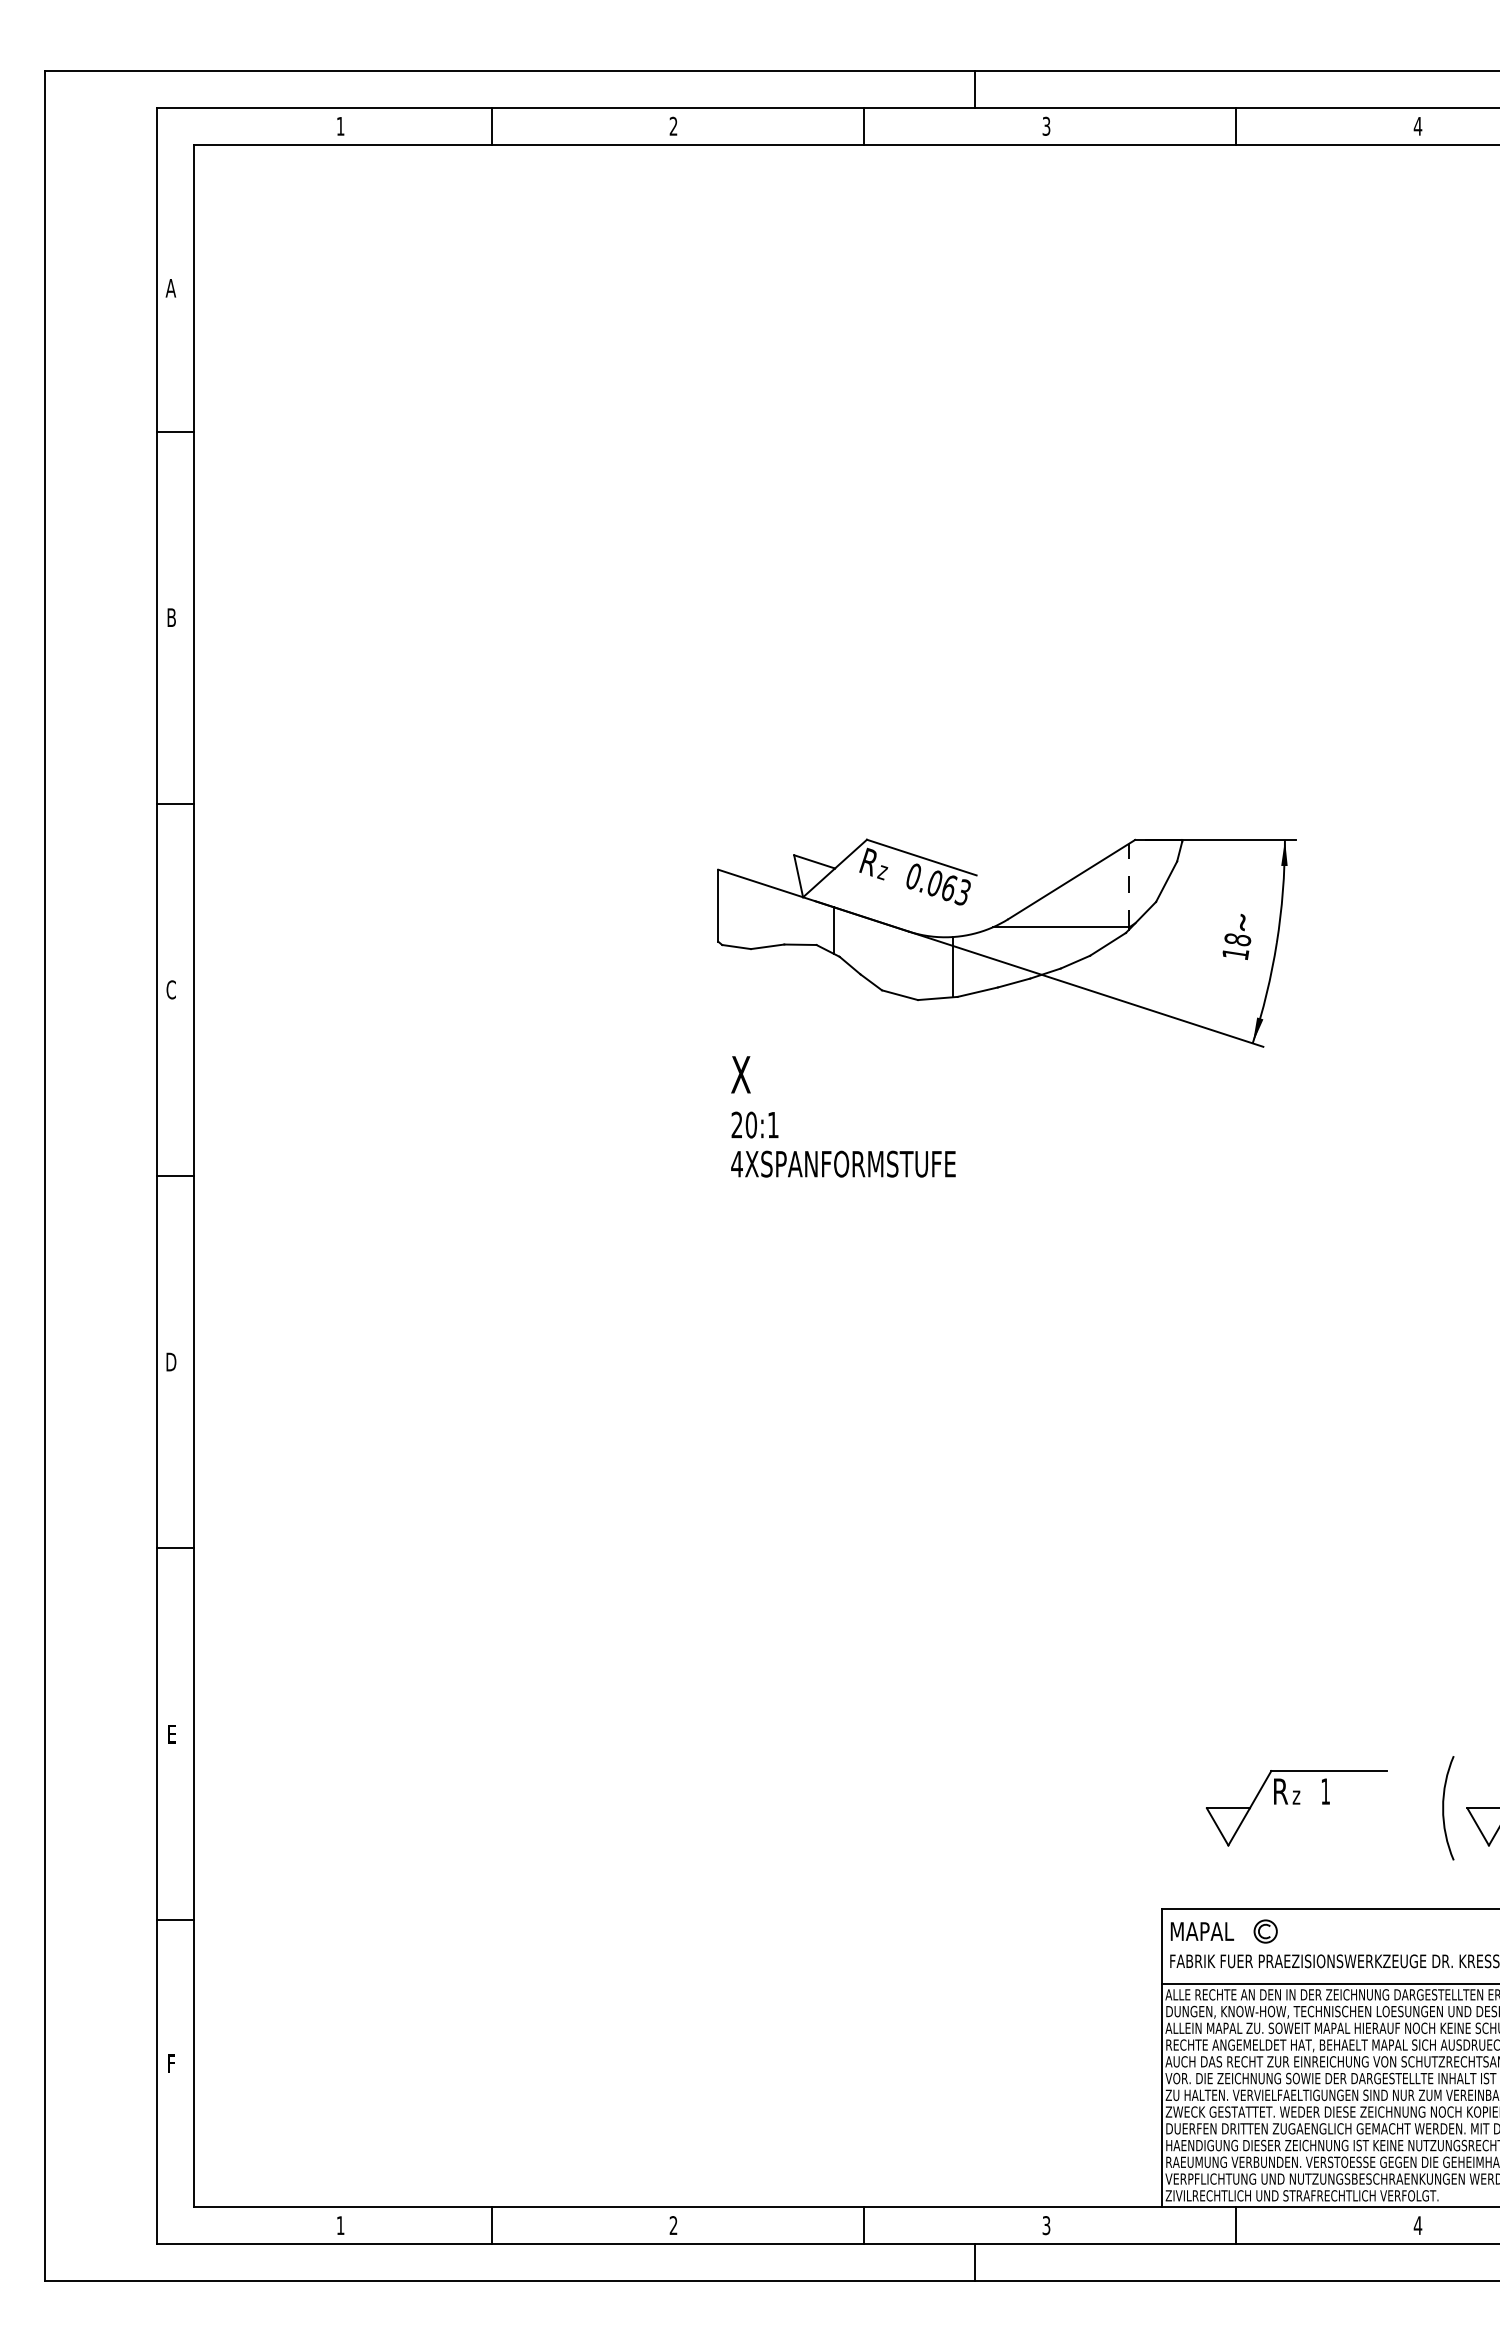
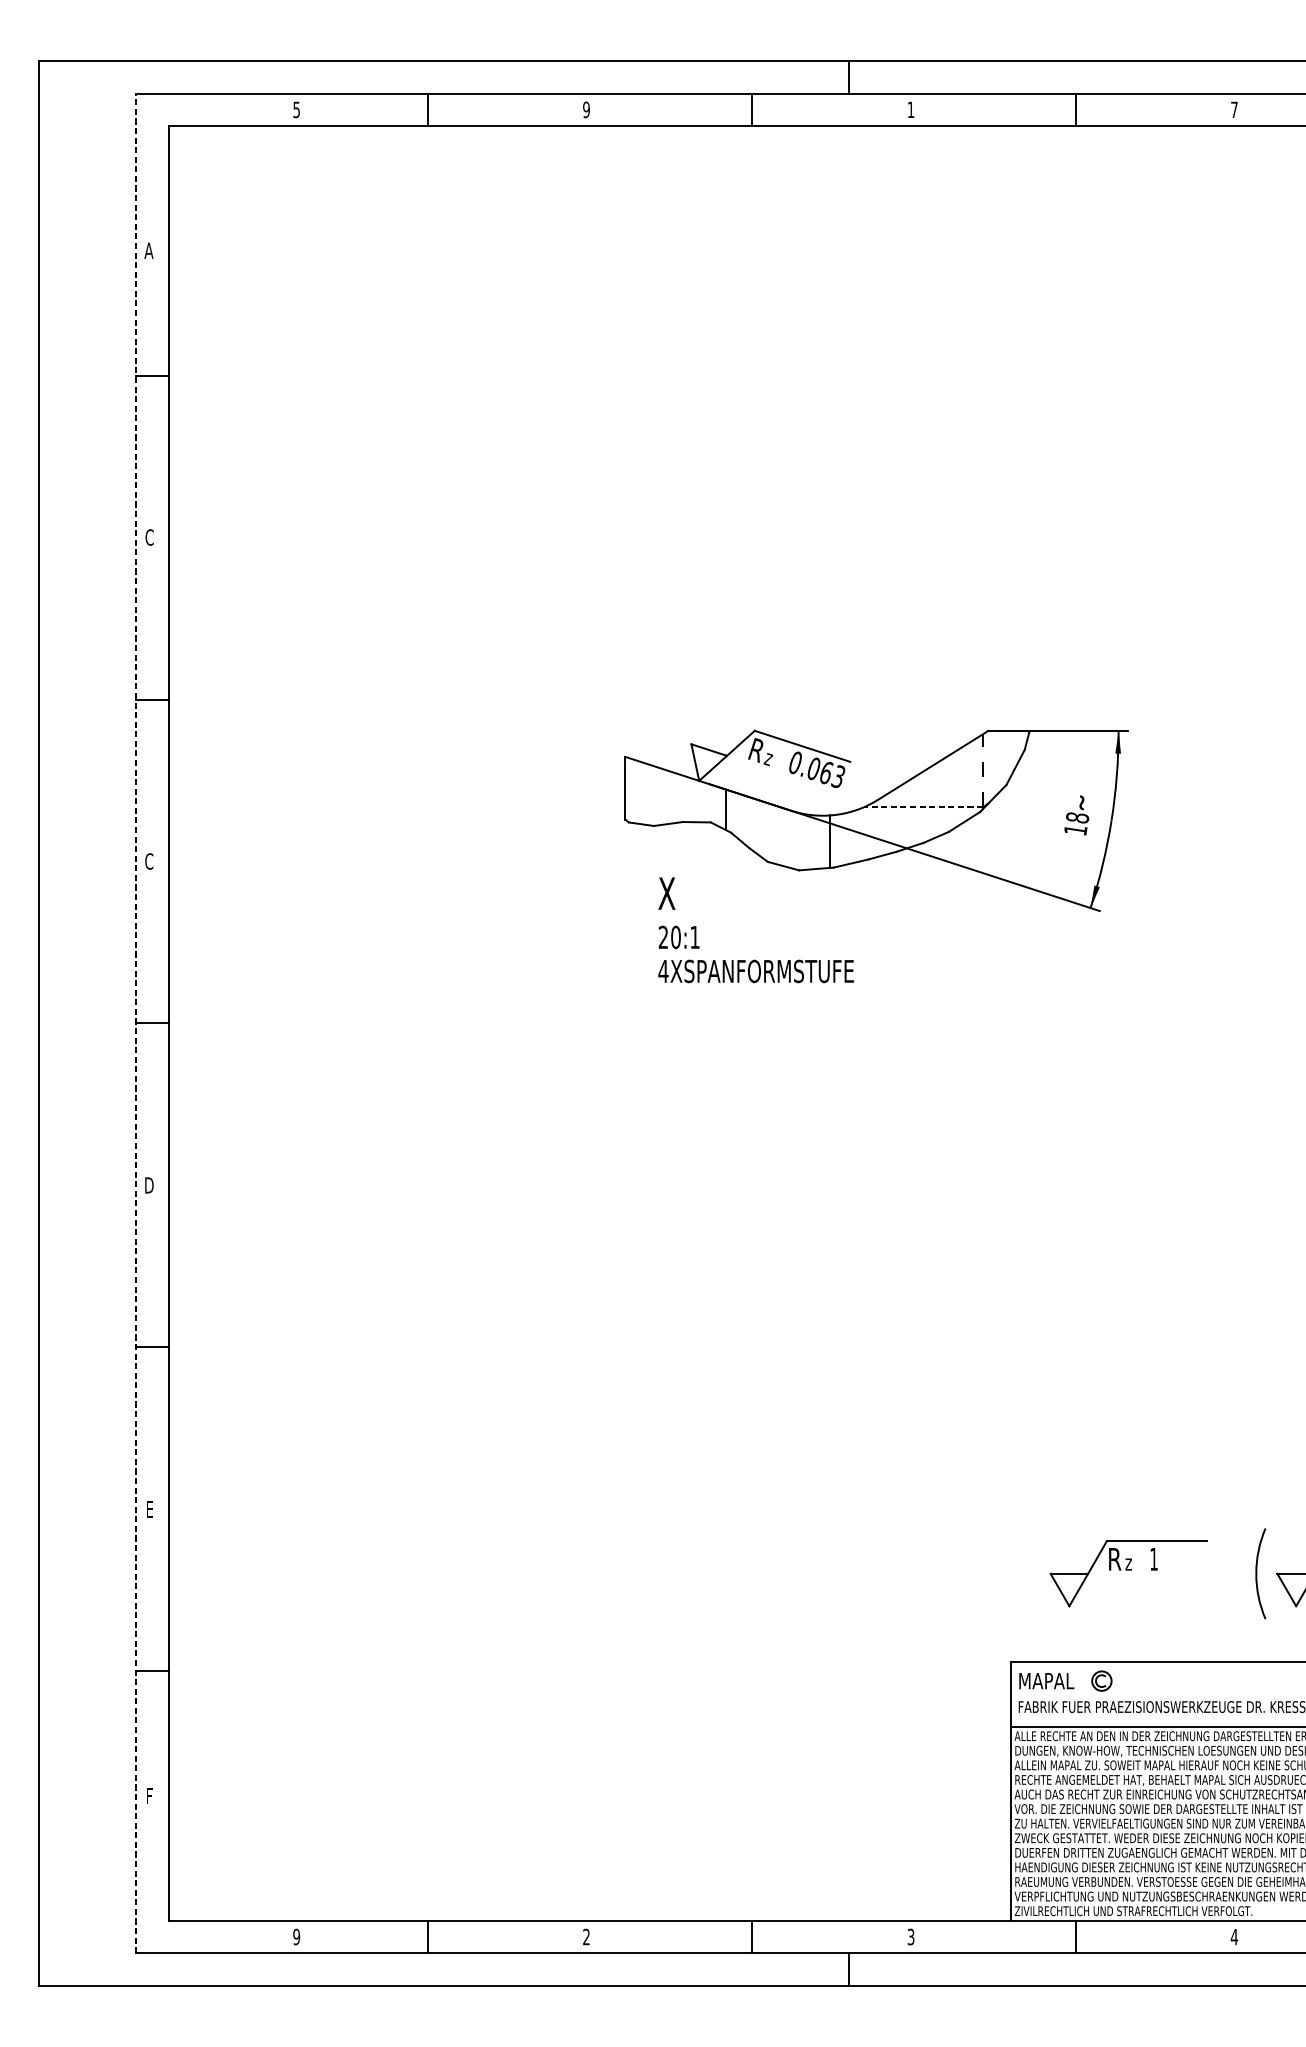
text: (673, 125) -> (586, 109), 2 -> 9
text: (1046, 125) -> (911, 109), 3 -> 1
text: (340, 126) -> (296, 110), 1 -> 5
text: (1417, 126) -> (1233, 110), 4 -> 7
text: (171, 617) -> (149, 537), B -> C
line: (1060, 927) -> (923, 807), solid -> dashed
text: (843, 1116) -> (756, 929), moved
line: (156, 1175) -> (136, 1023), solid -> dashed
text: (340, 2225) -> (296, 1936), 1 -> 9

